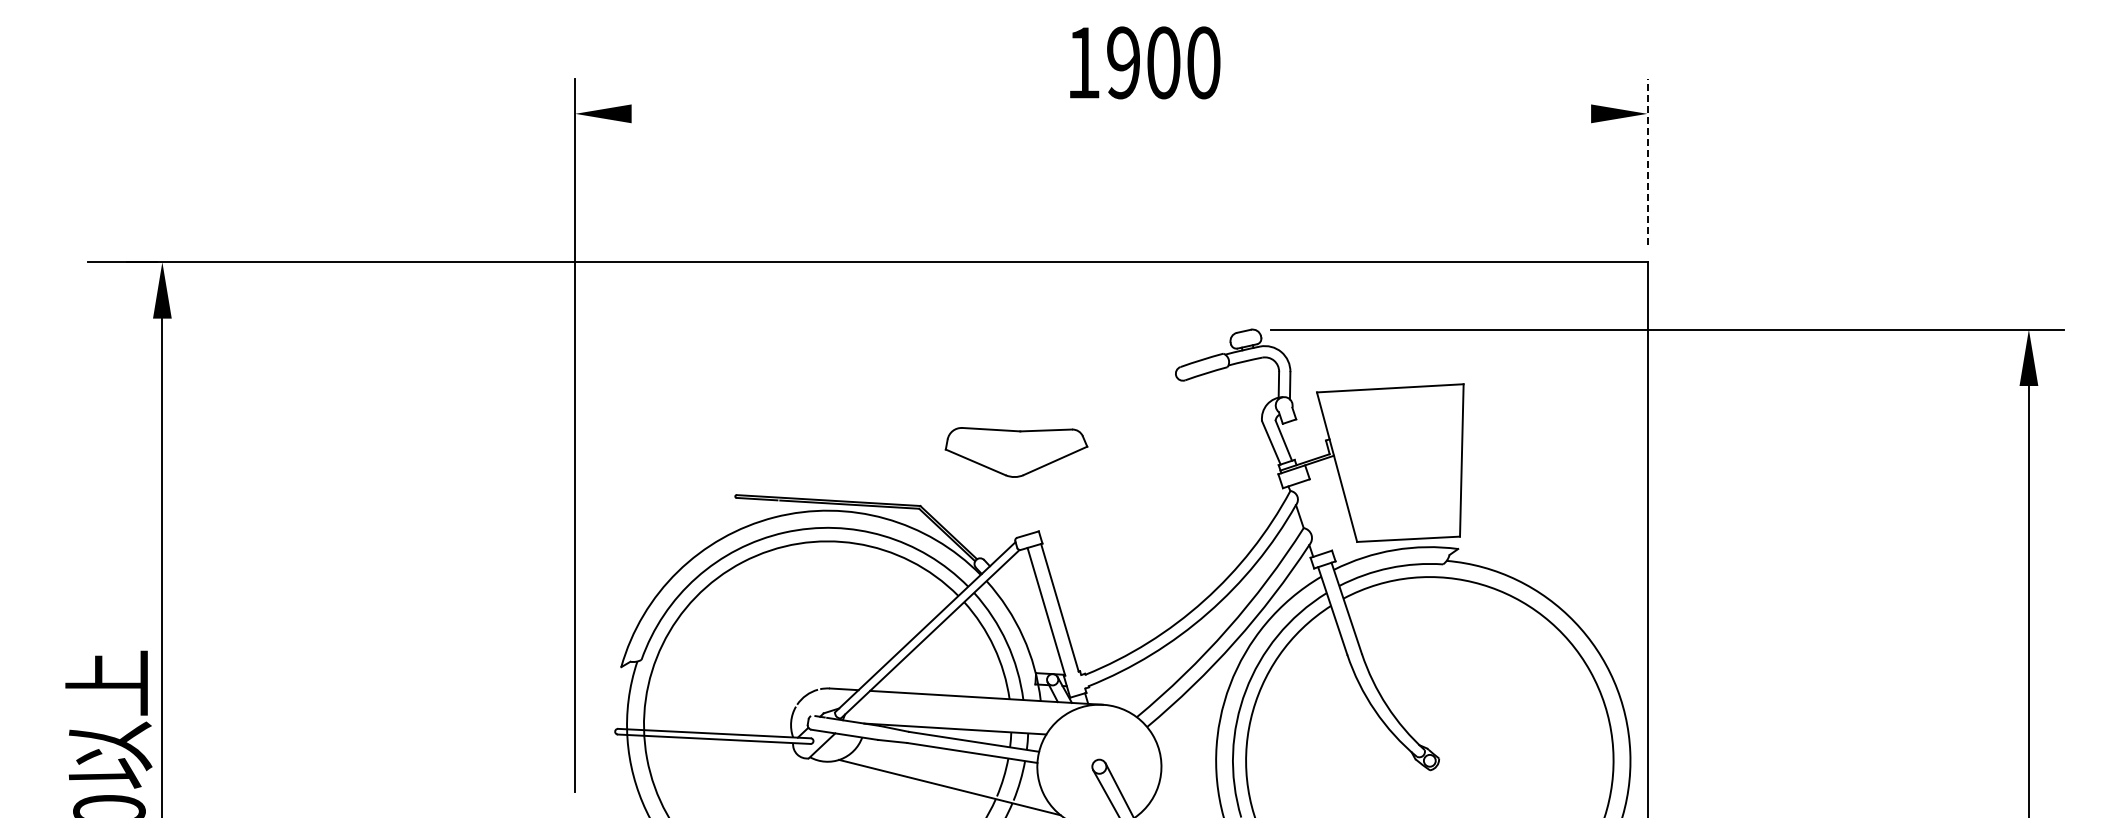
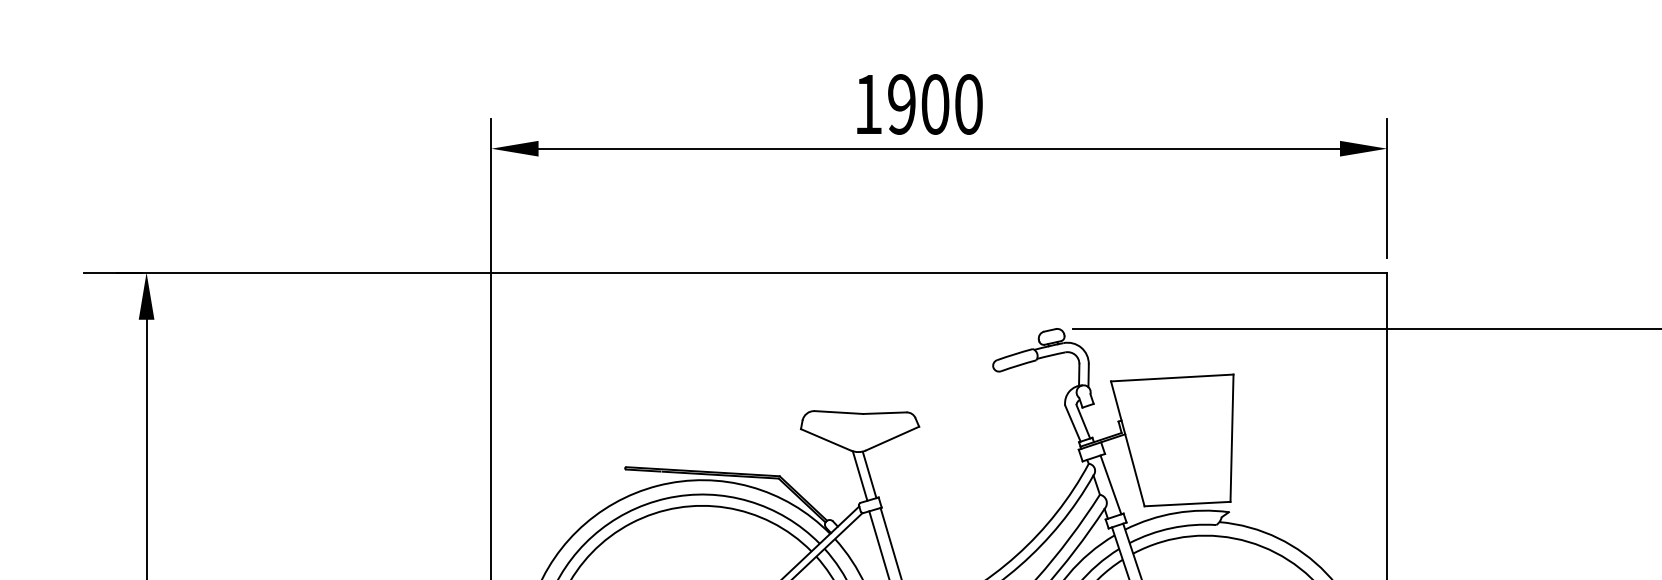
text: (1145, 62) -> (920, 104), moved
line: (1111, 113) -> (939, 148), added
line: (1647, 161) -> (1387, 188), dashed -> solid
line: (1028, 504) -> (870, 475), added
line: (1016, 505) -> (860, 475), added
line: (1316, 516) -> (1110, 485), added

